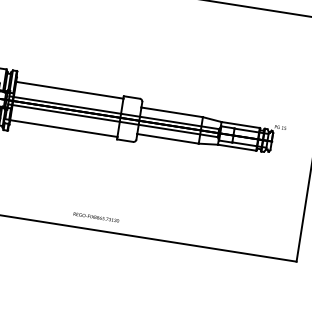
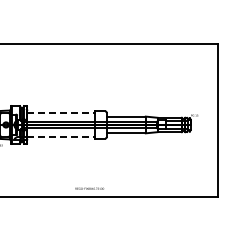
line: (70, 89) -> (61, 112), solid -> dashed
line: (64, 129) -> (61, 137), solid -> dashed

